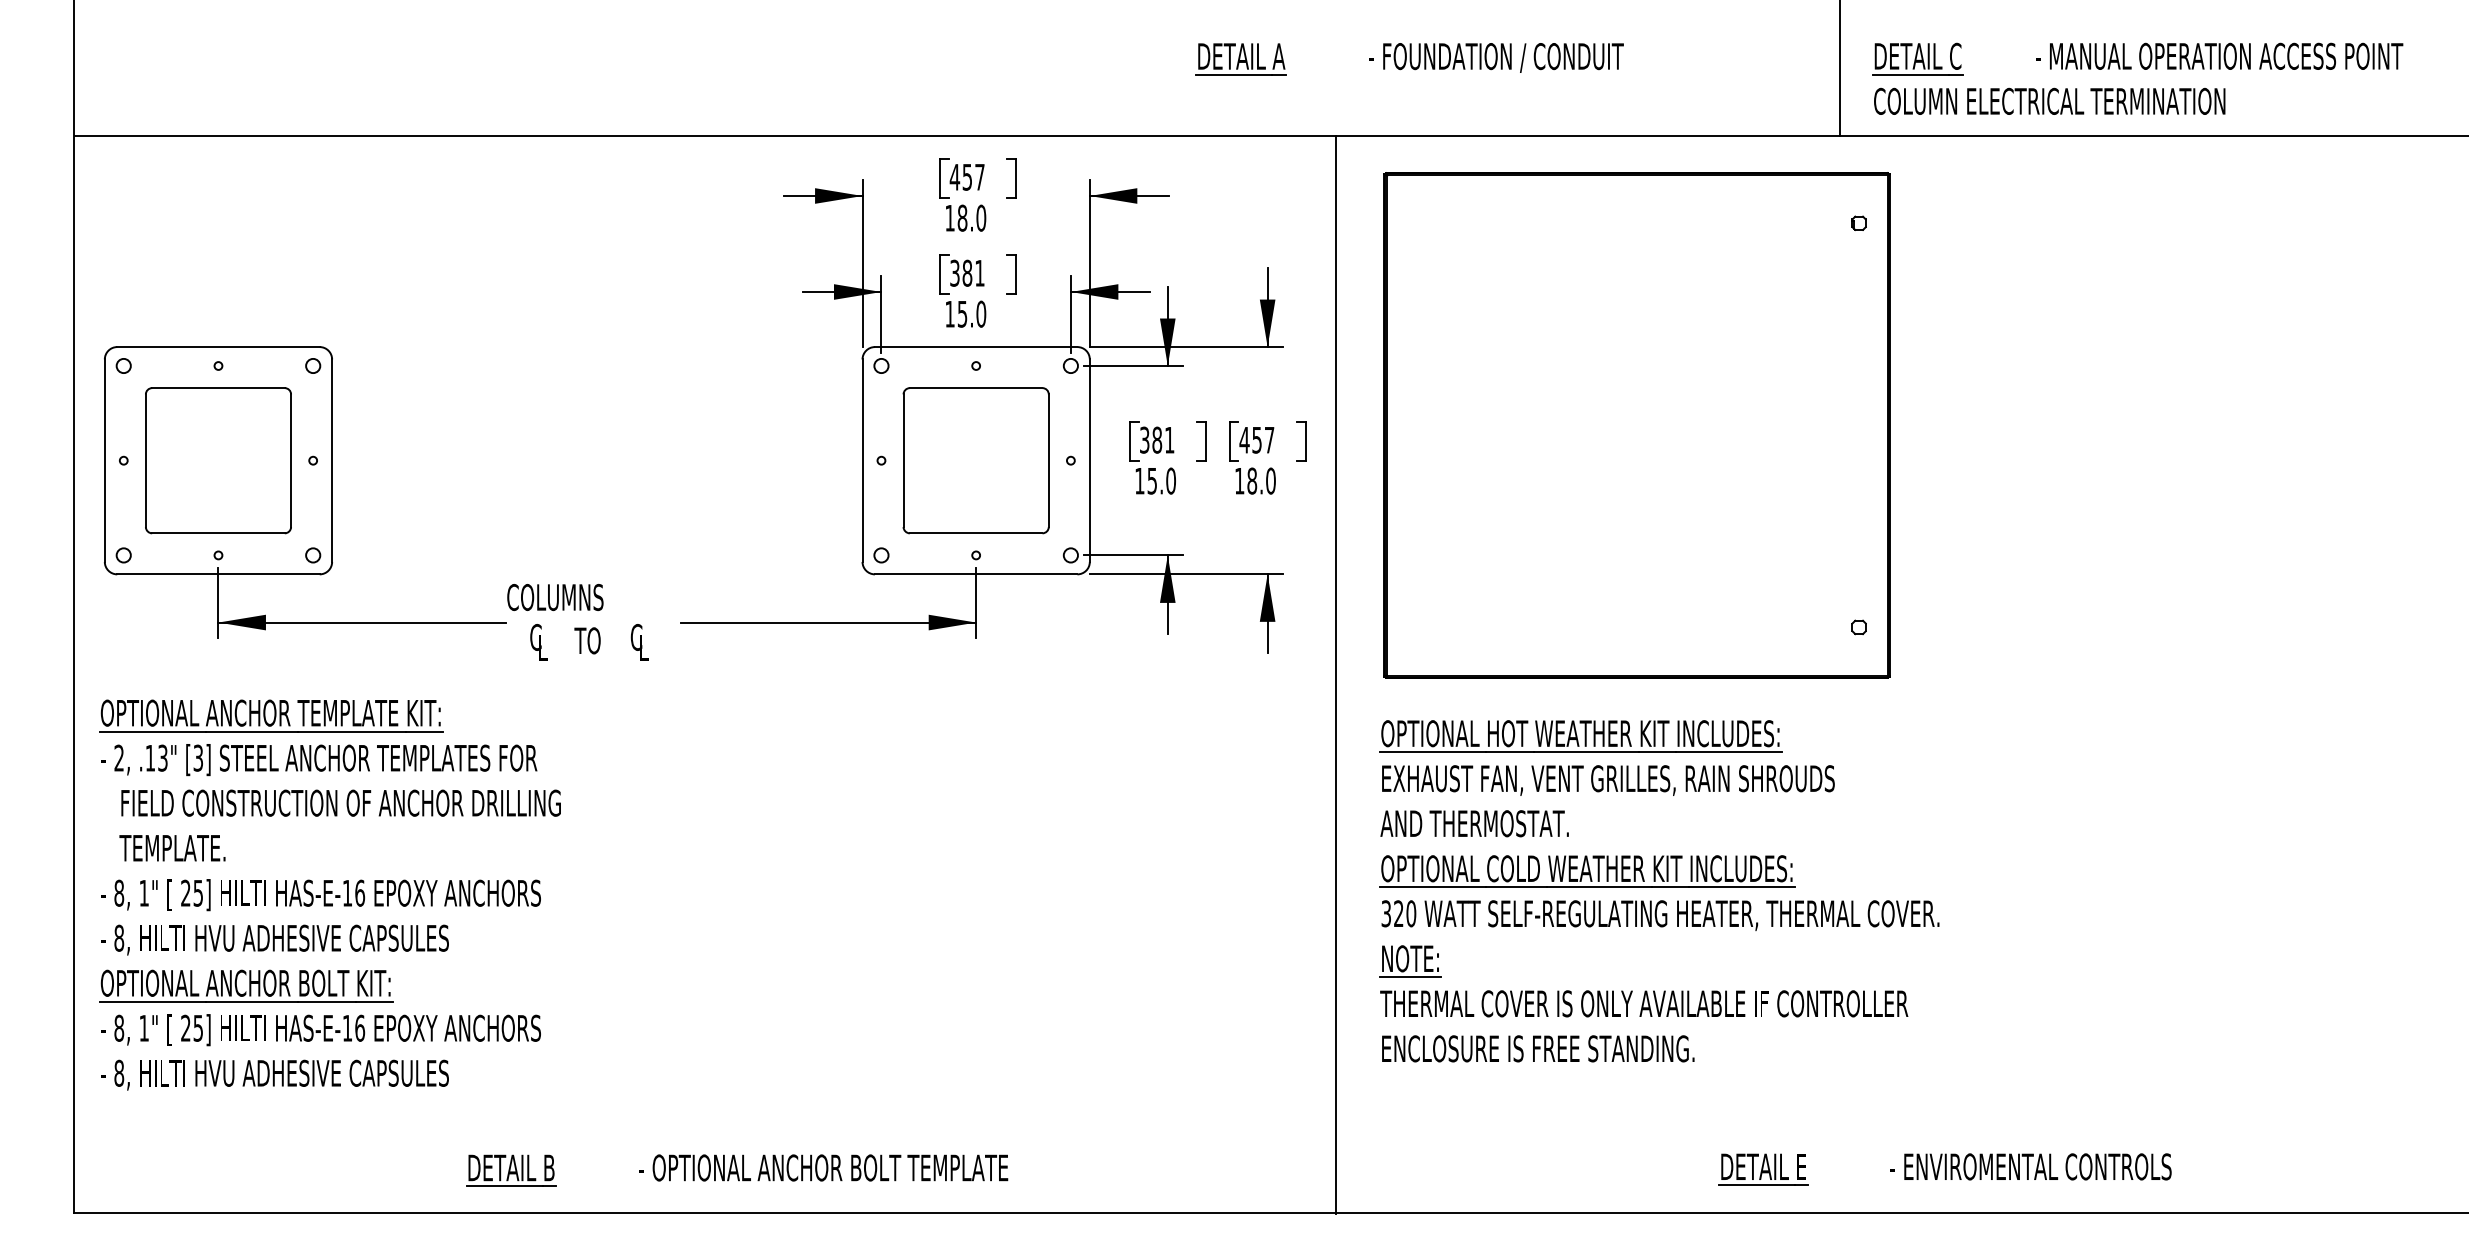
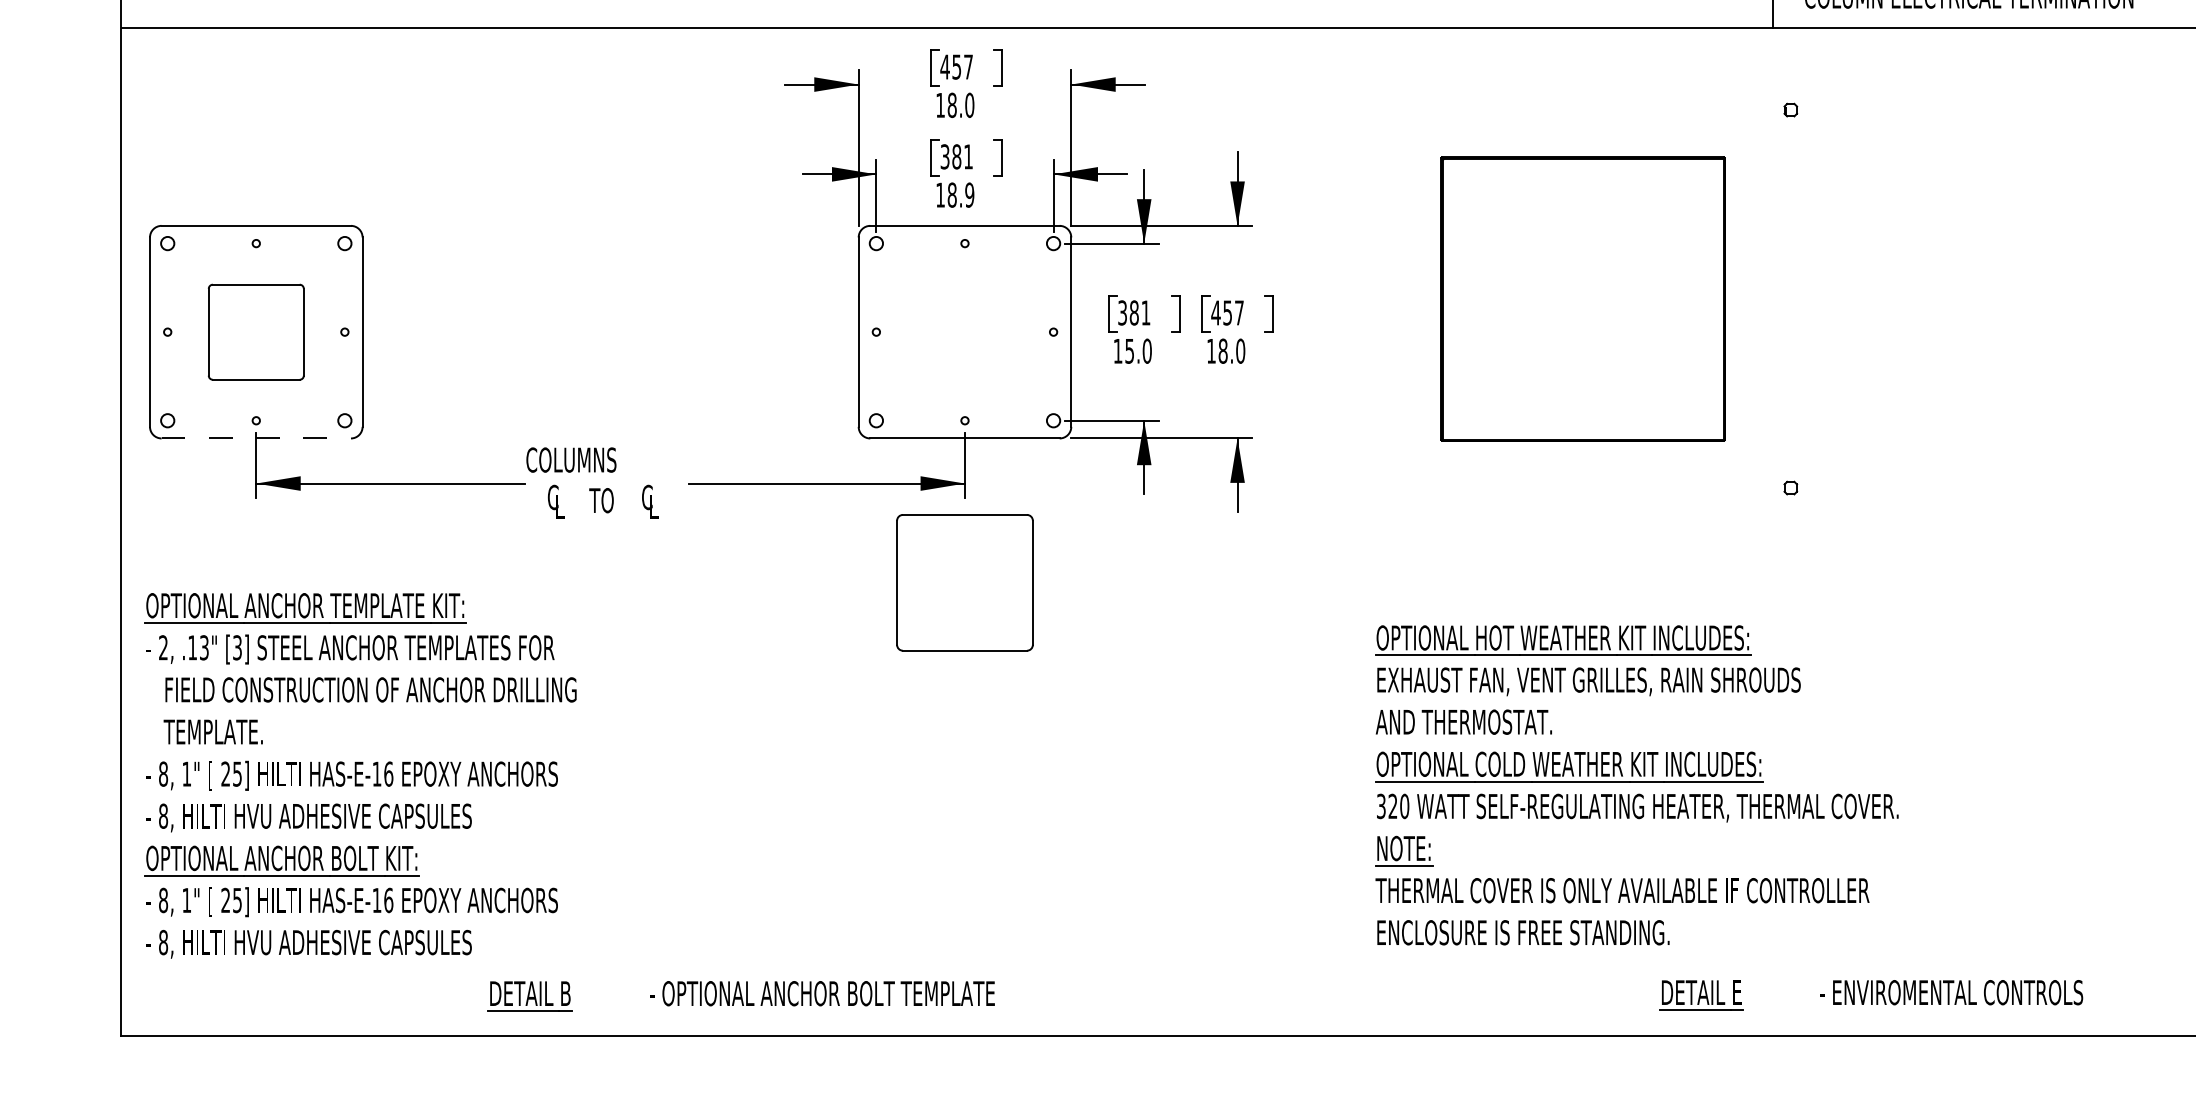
text: (971, 313) -> (960, 194), 15.0 -> 18.9
part: (1636, 425) -> (1582, 299), size x0.6
part: (218, 460) -> (256, 331), size x0.7
part: (975, 460) -> (964, 582), moved
line: (218, 574) -> (256, 438), solid -> dashed
line: (1336, 674) -> (1301, 532), removed
part: (1659, 891) -> (1636, 785), moved
part: (329, 894) -> (360, 775), moved

